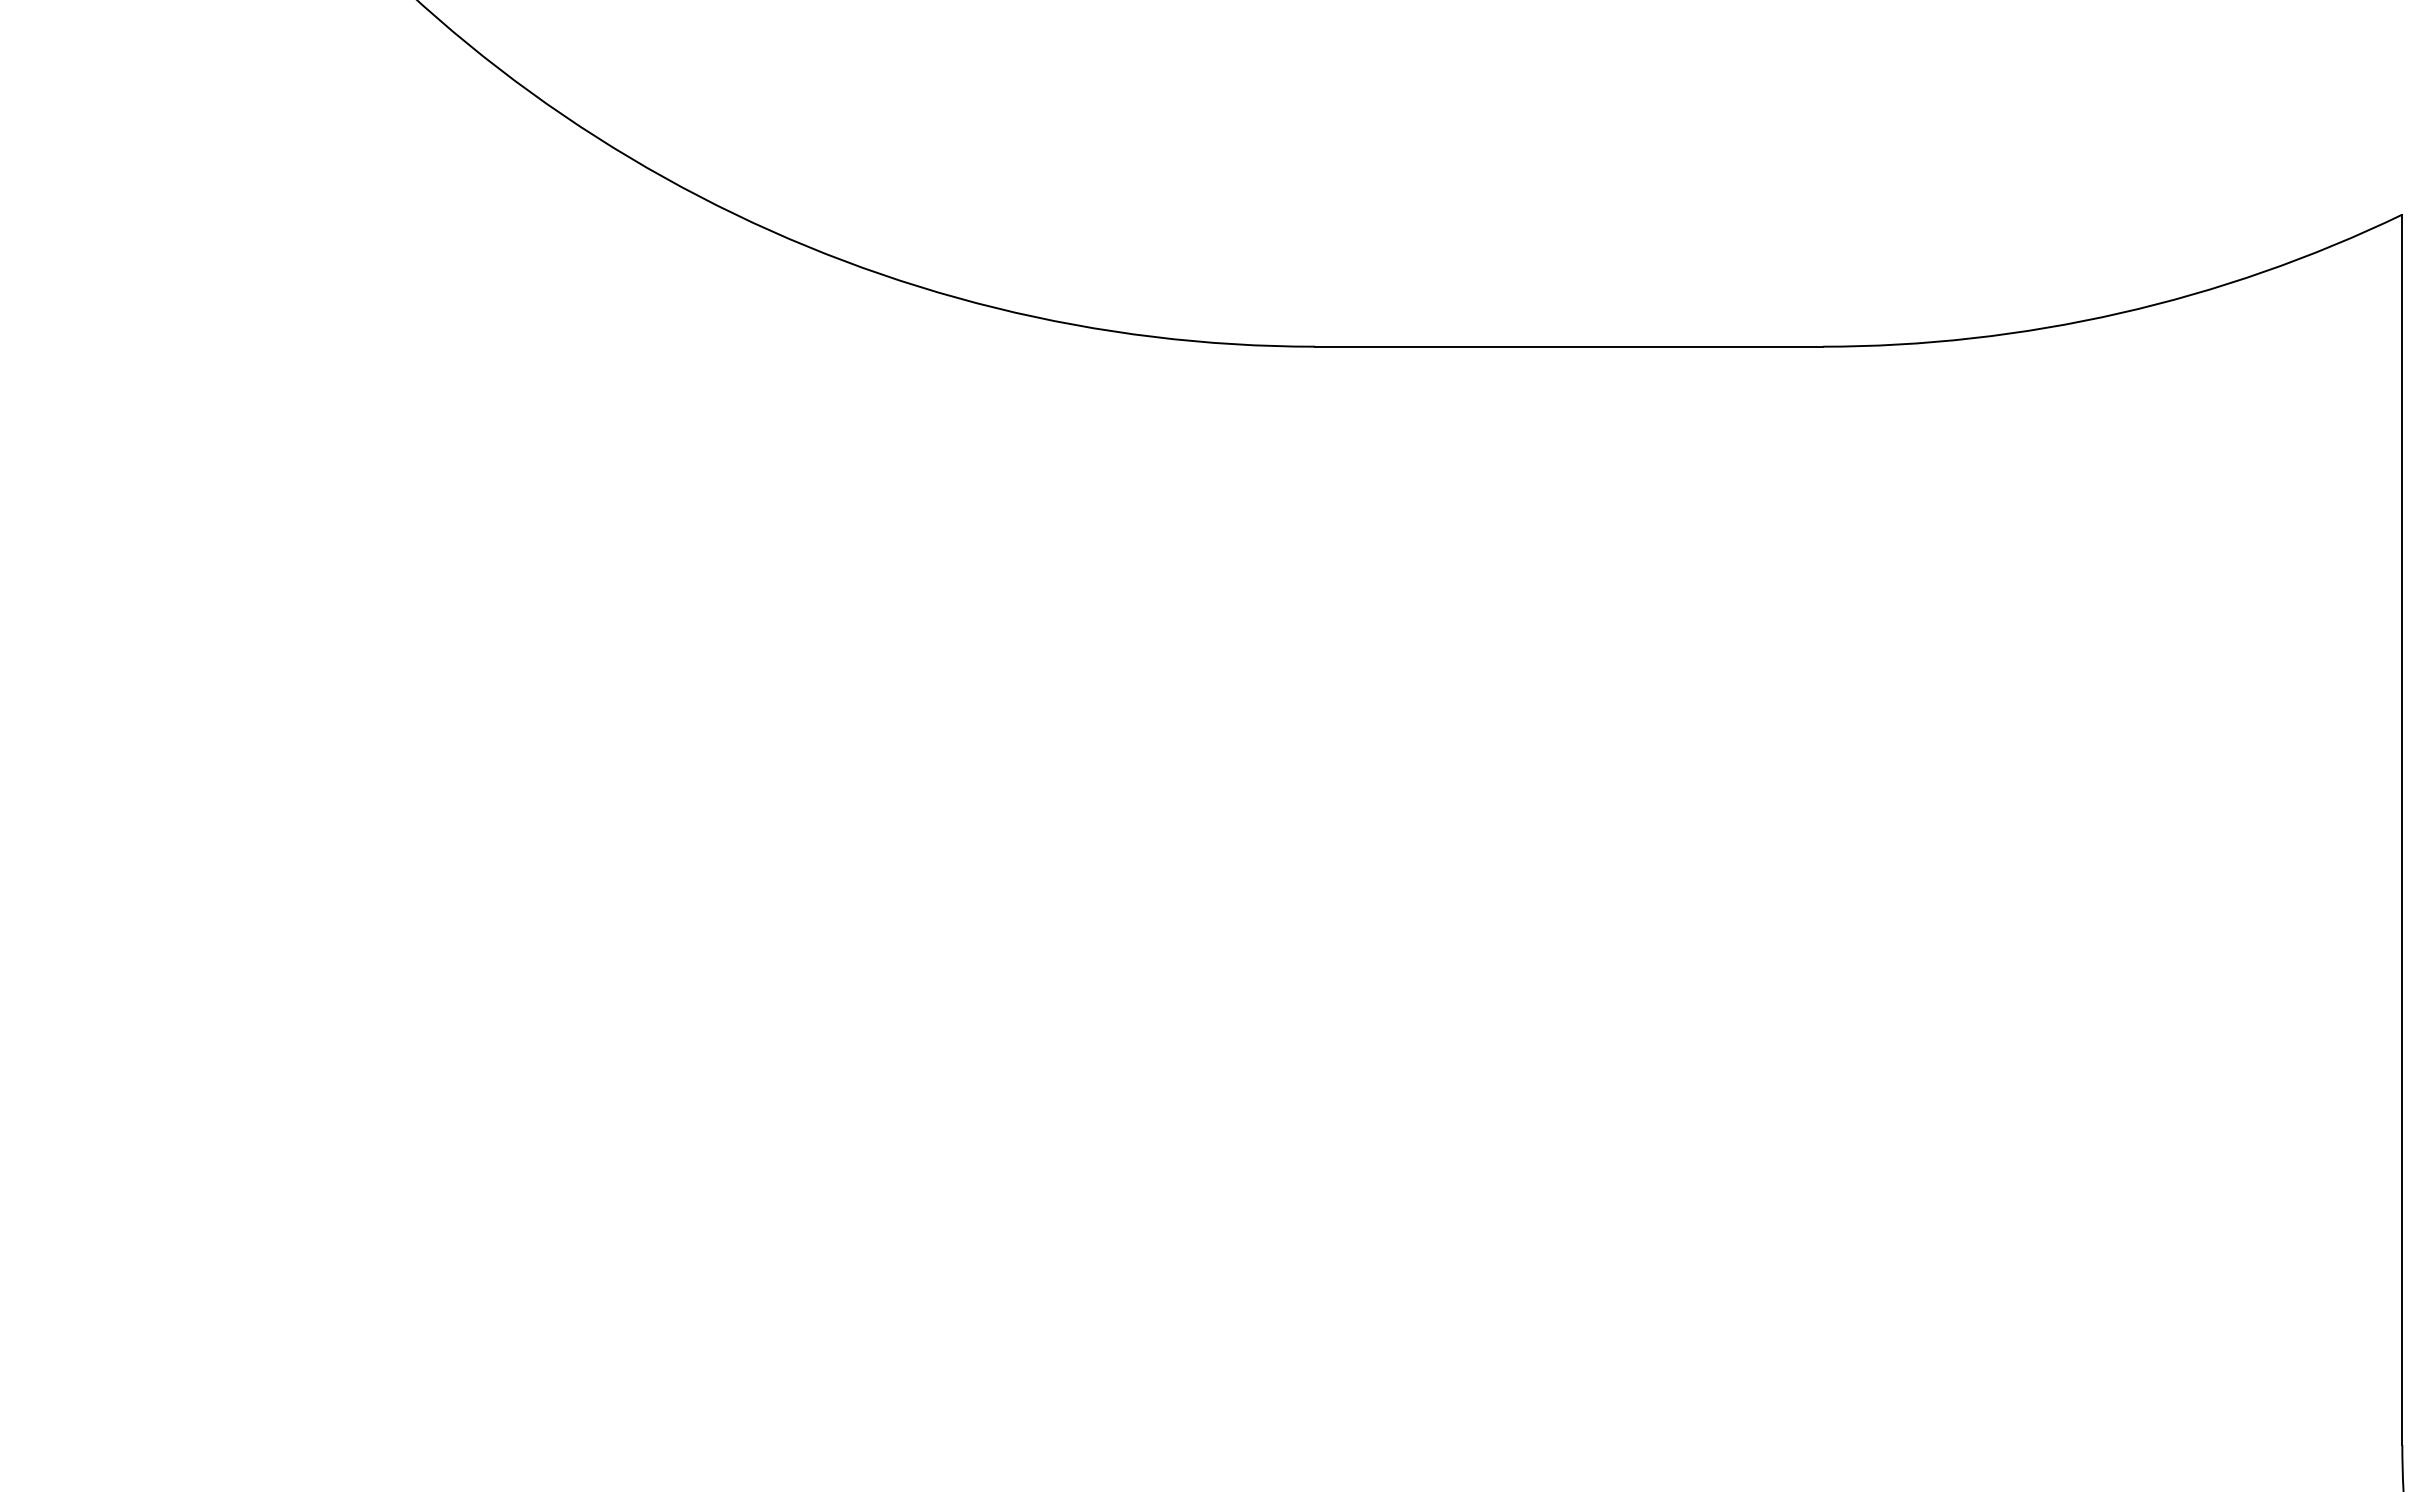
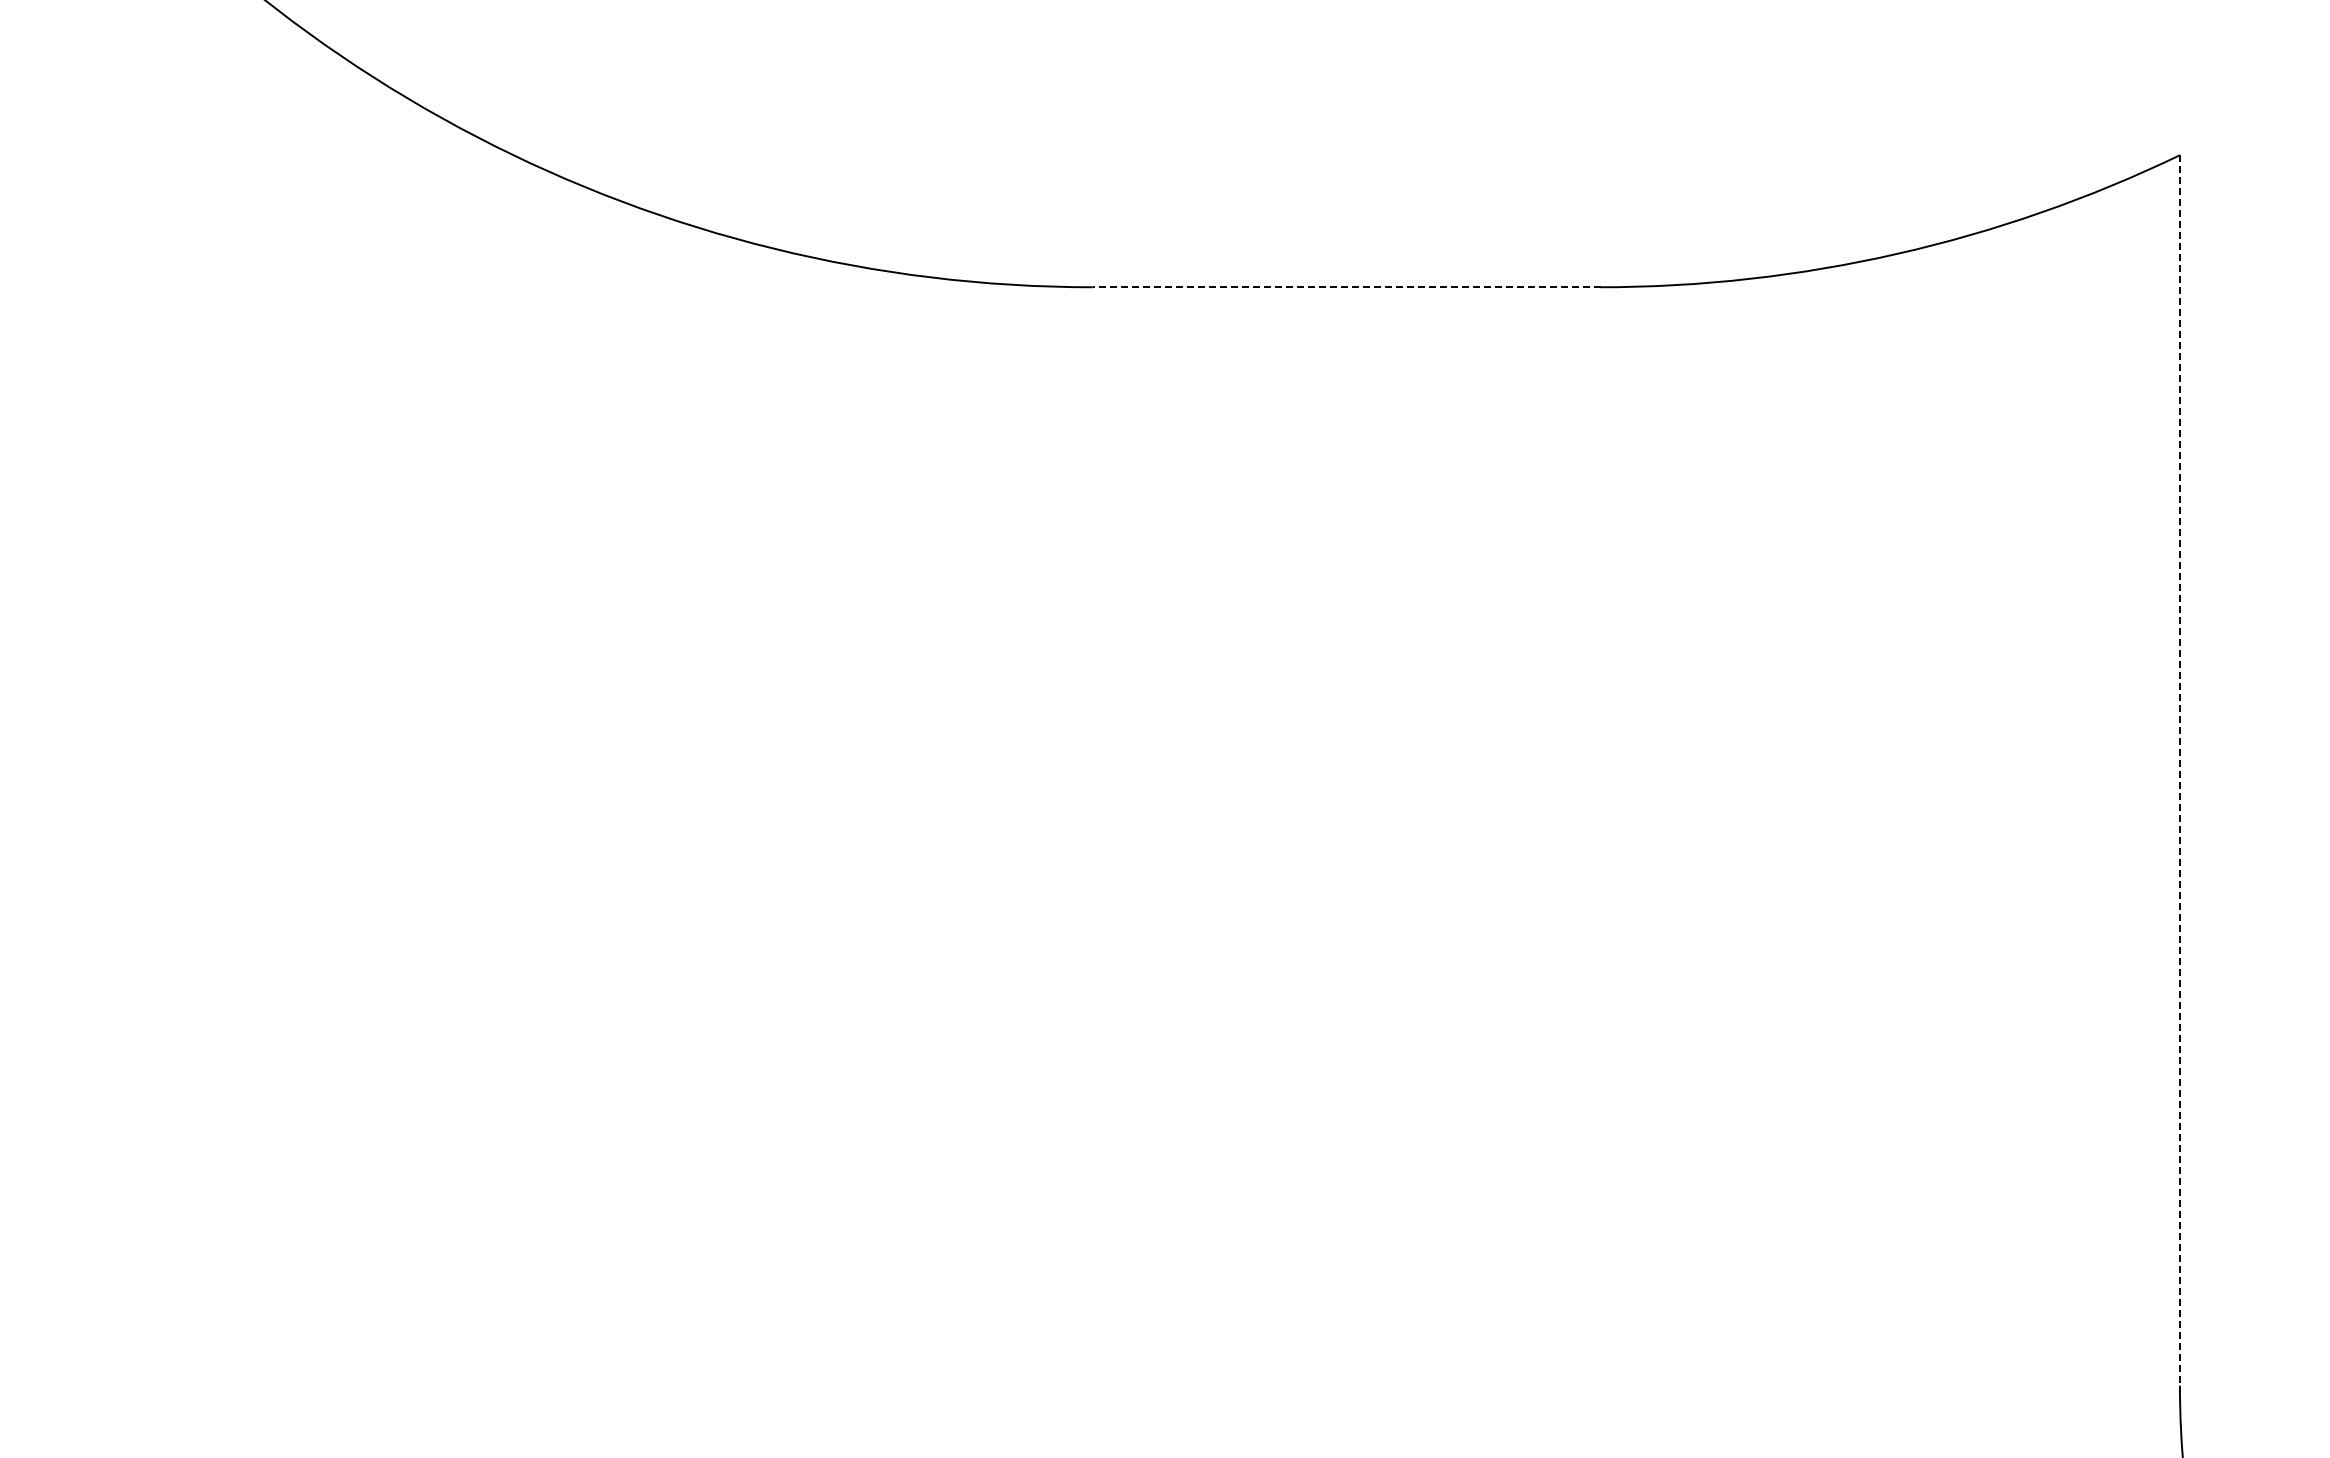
line: (1569, 346) -> (1347, 287), solid -> dashed
line: (2402, 830) -> (2180, 771), solid -> dashed

